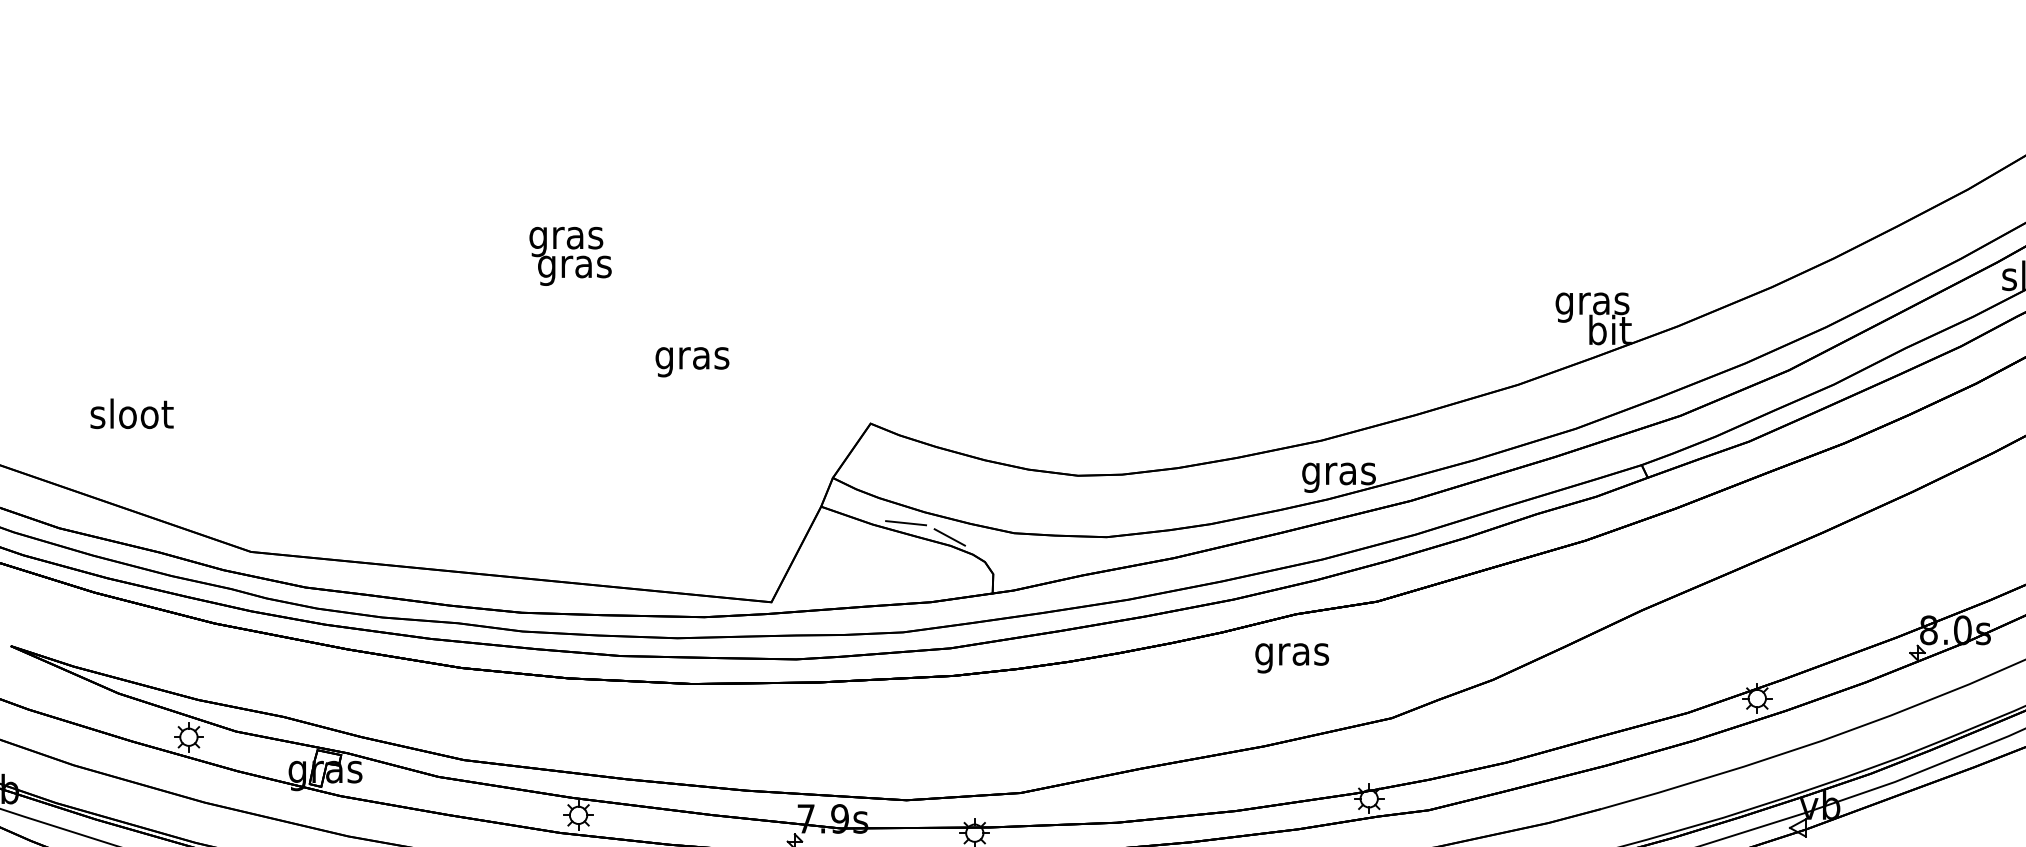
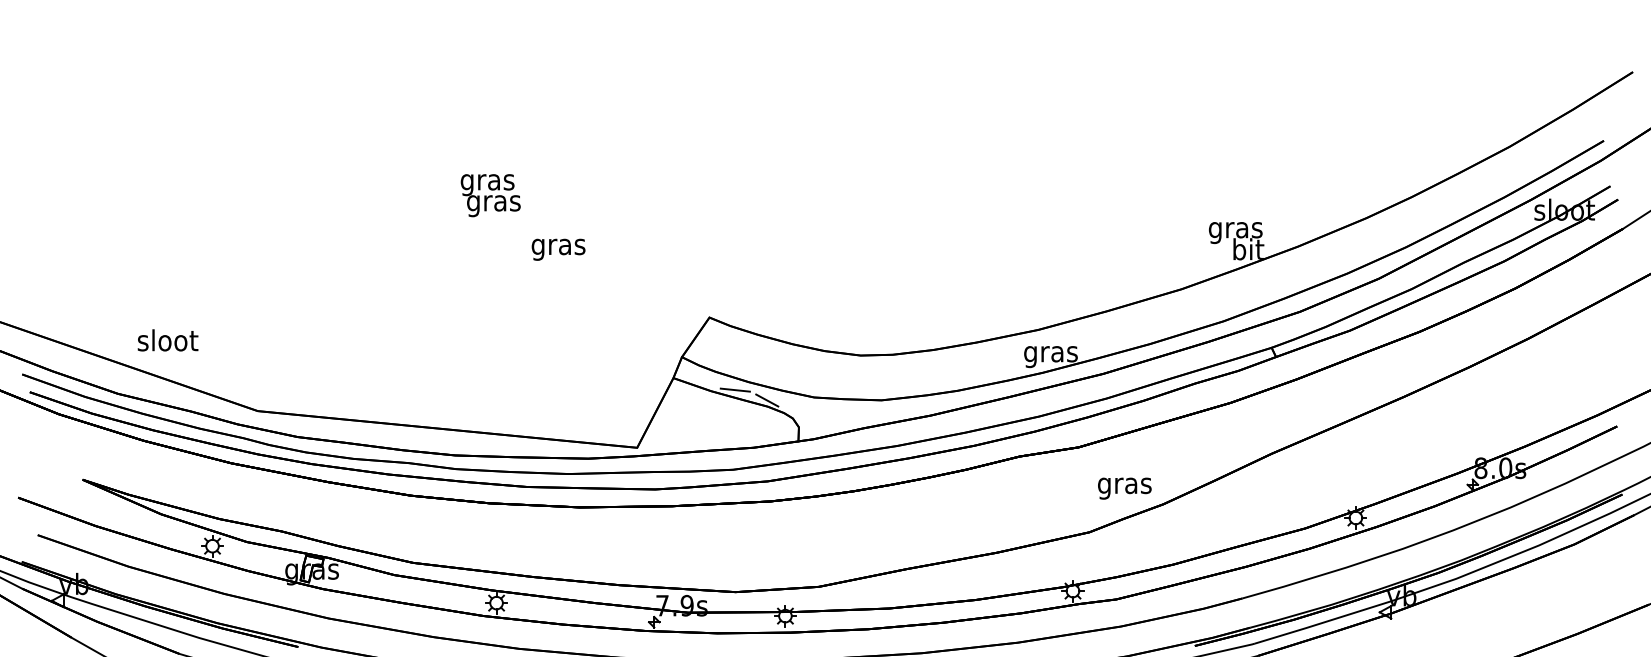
text: (692, 361) -> (558, 249), moved
text: (131, 413) -> (167, 340), moved
text: (1291, 658) -> (1124, 488), moved

